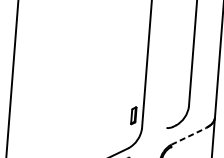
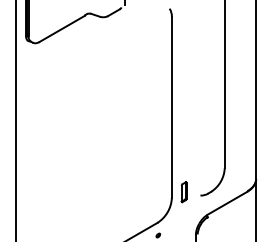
part: (133, 115) -> (183, 192), moved
line: (188, 136) -> (227, 203), dashed -> solid

